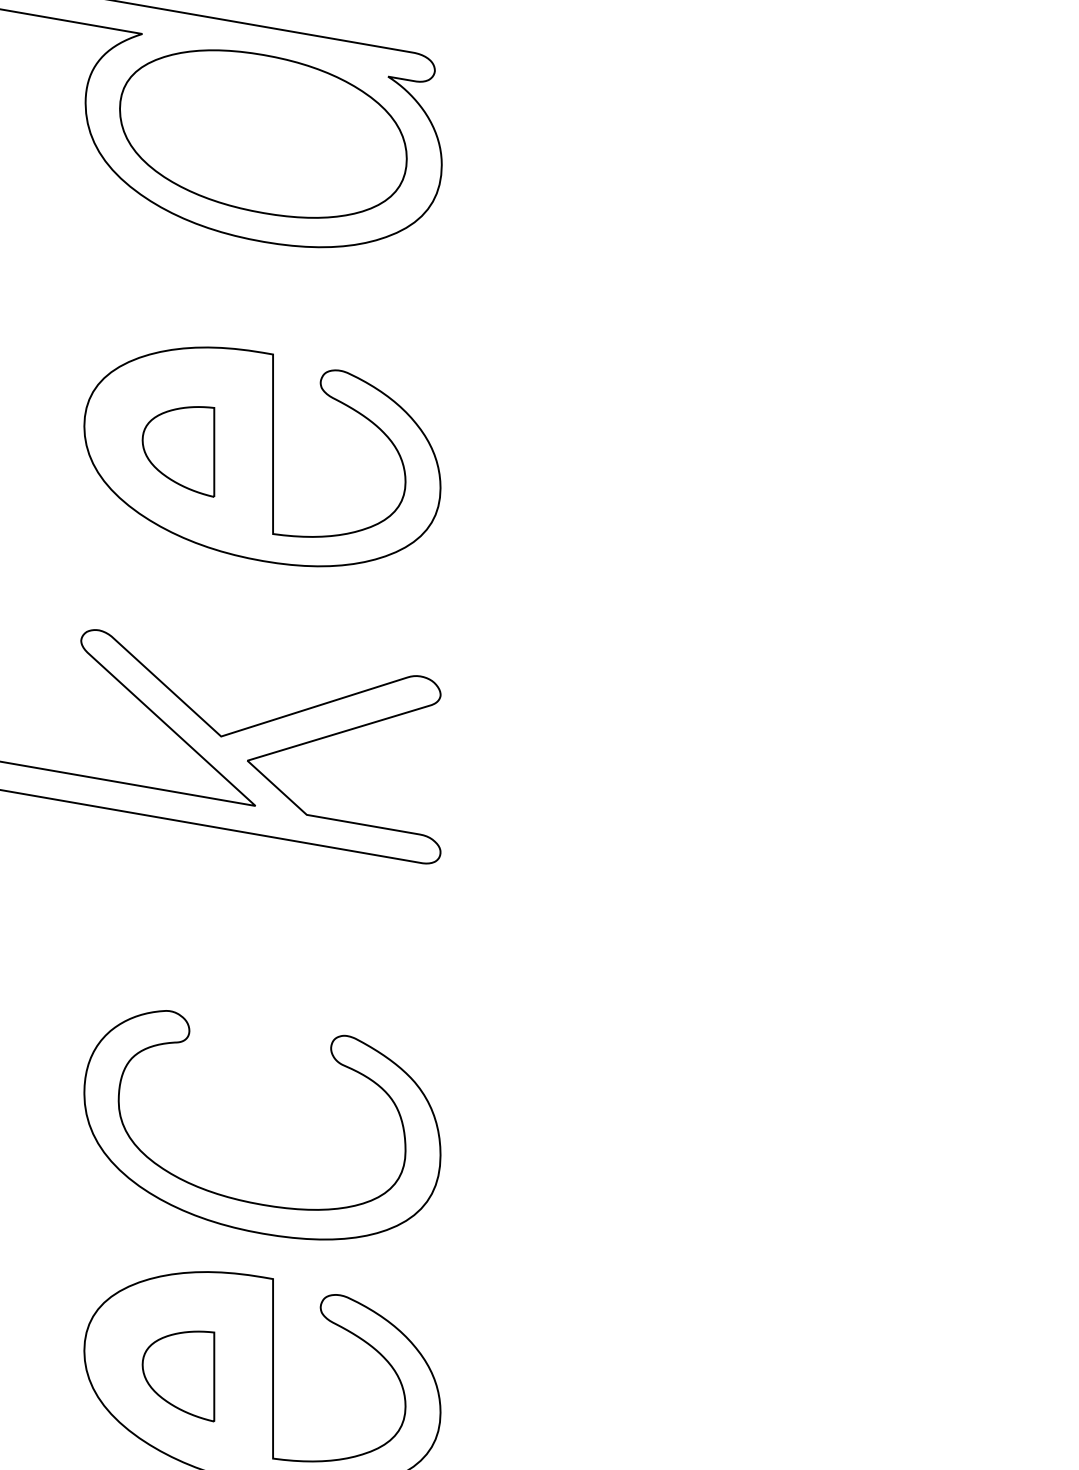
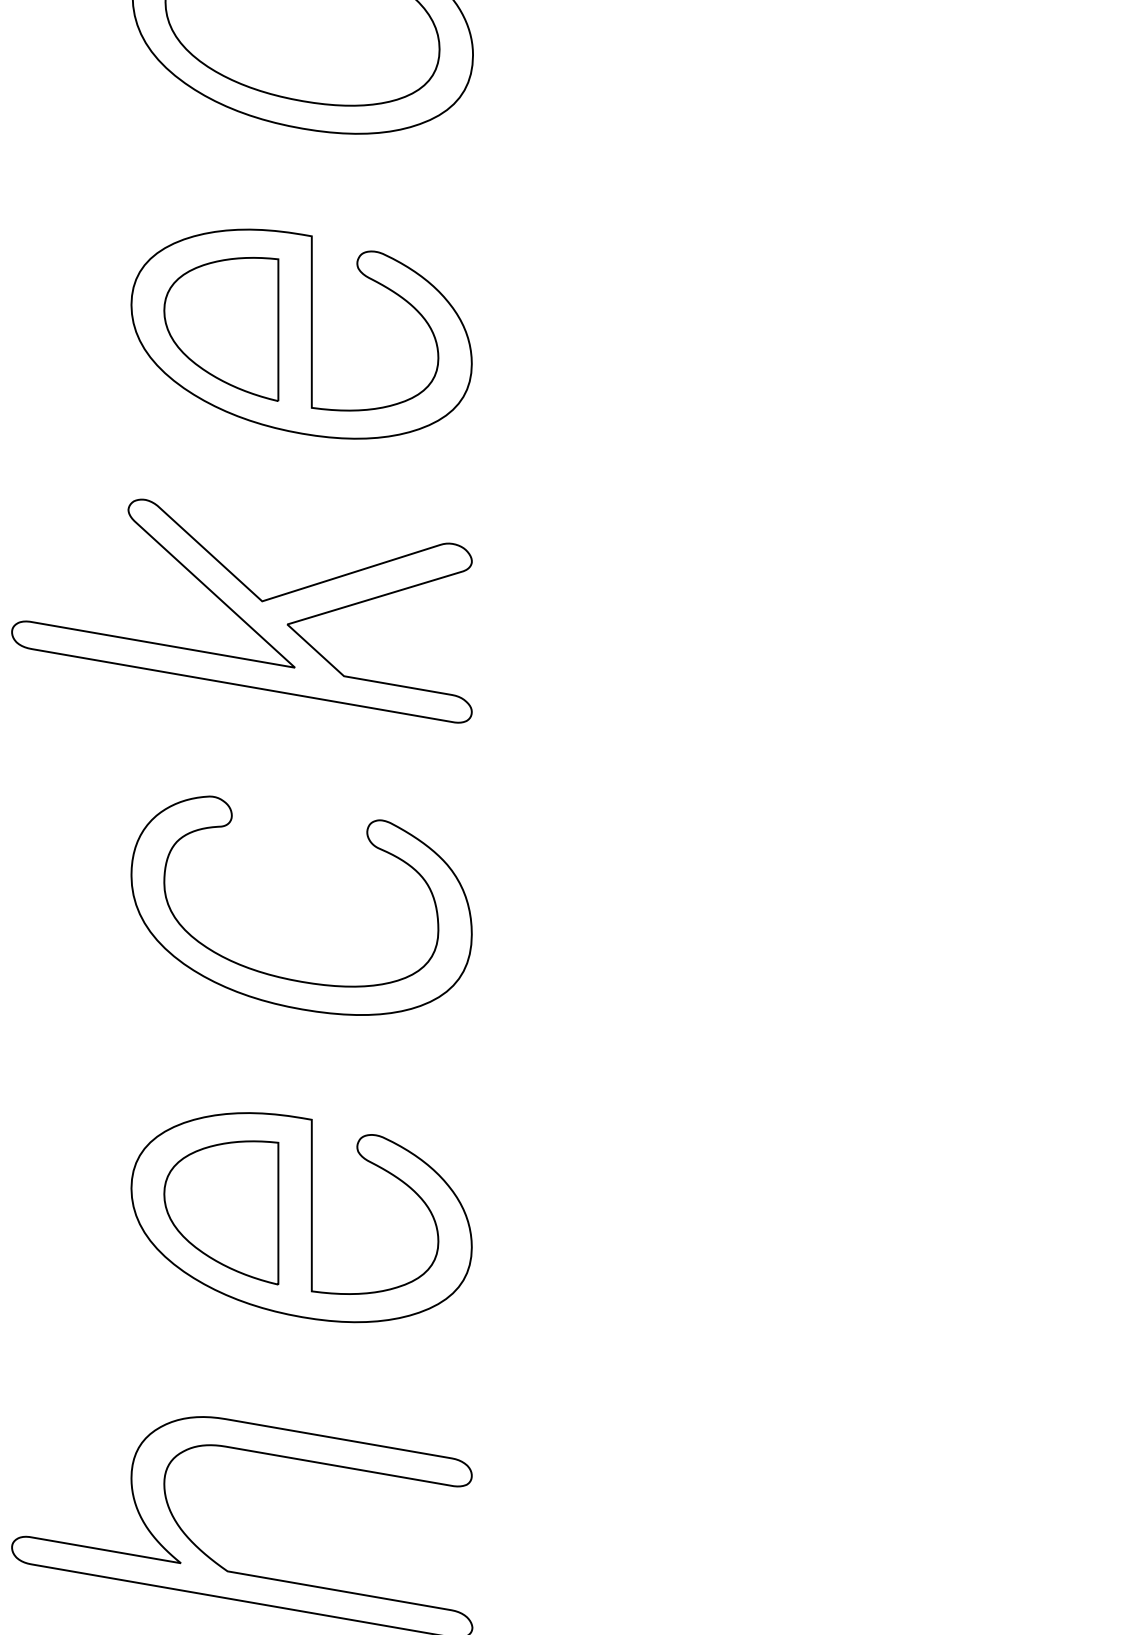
part: (178, 452) -> (221, 329), size x1.67
part: (246, 1200) -> (286, 977), moved
part: (178, 1376) -> (221, 1212), size x1.67

